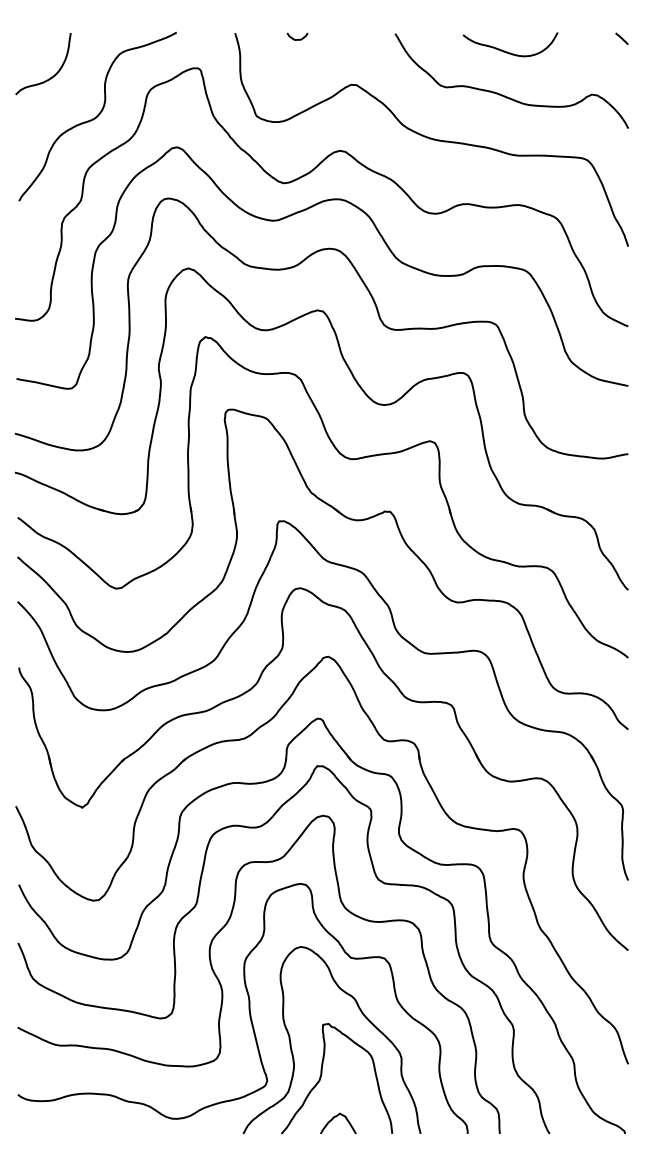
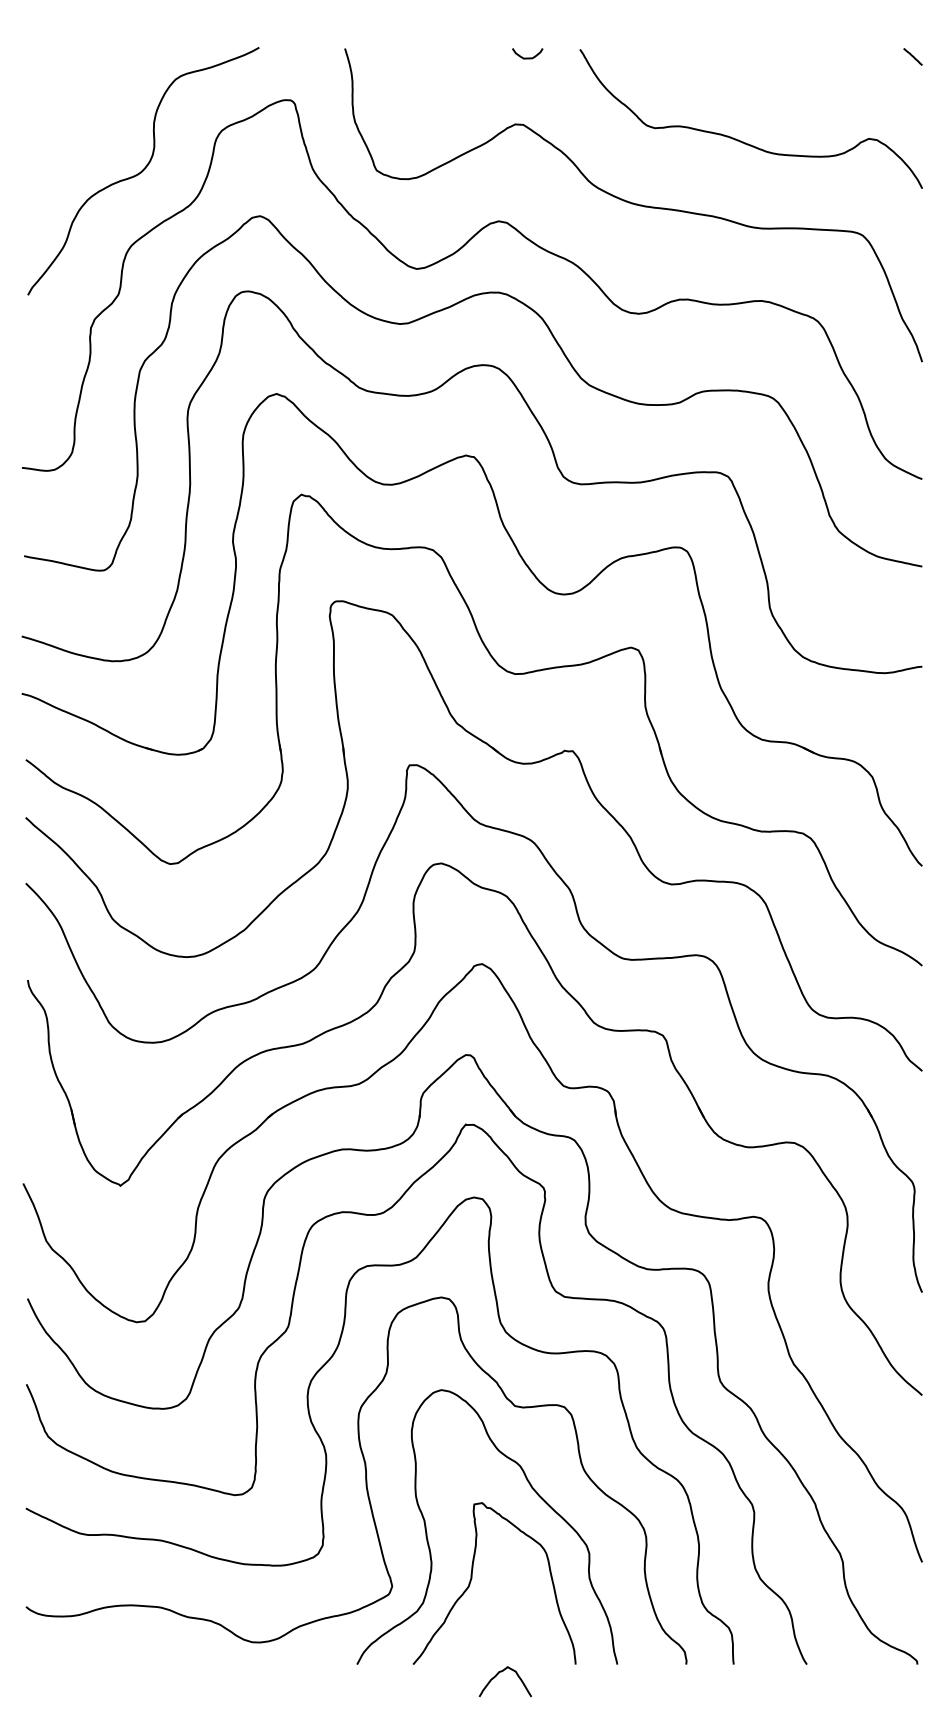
curve: (297, 39) -> (527, 57), moved
curve: (507, 51) -> (744, 75), removed
curve: (51, 76) -> (75, 112), removed
curve: (336, 1117) -> (502, 1672), moved

